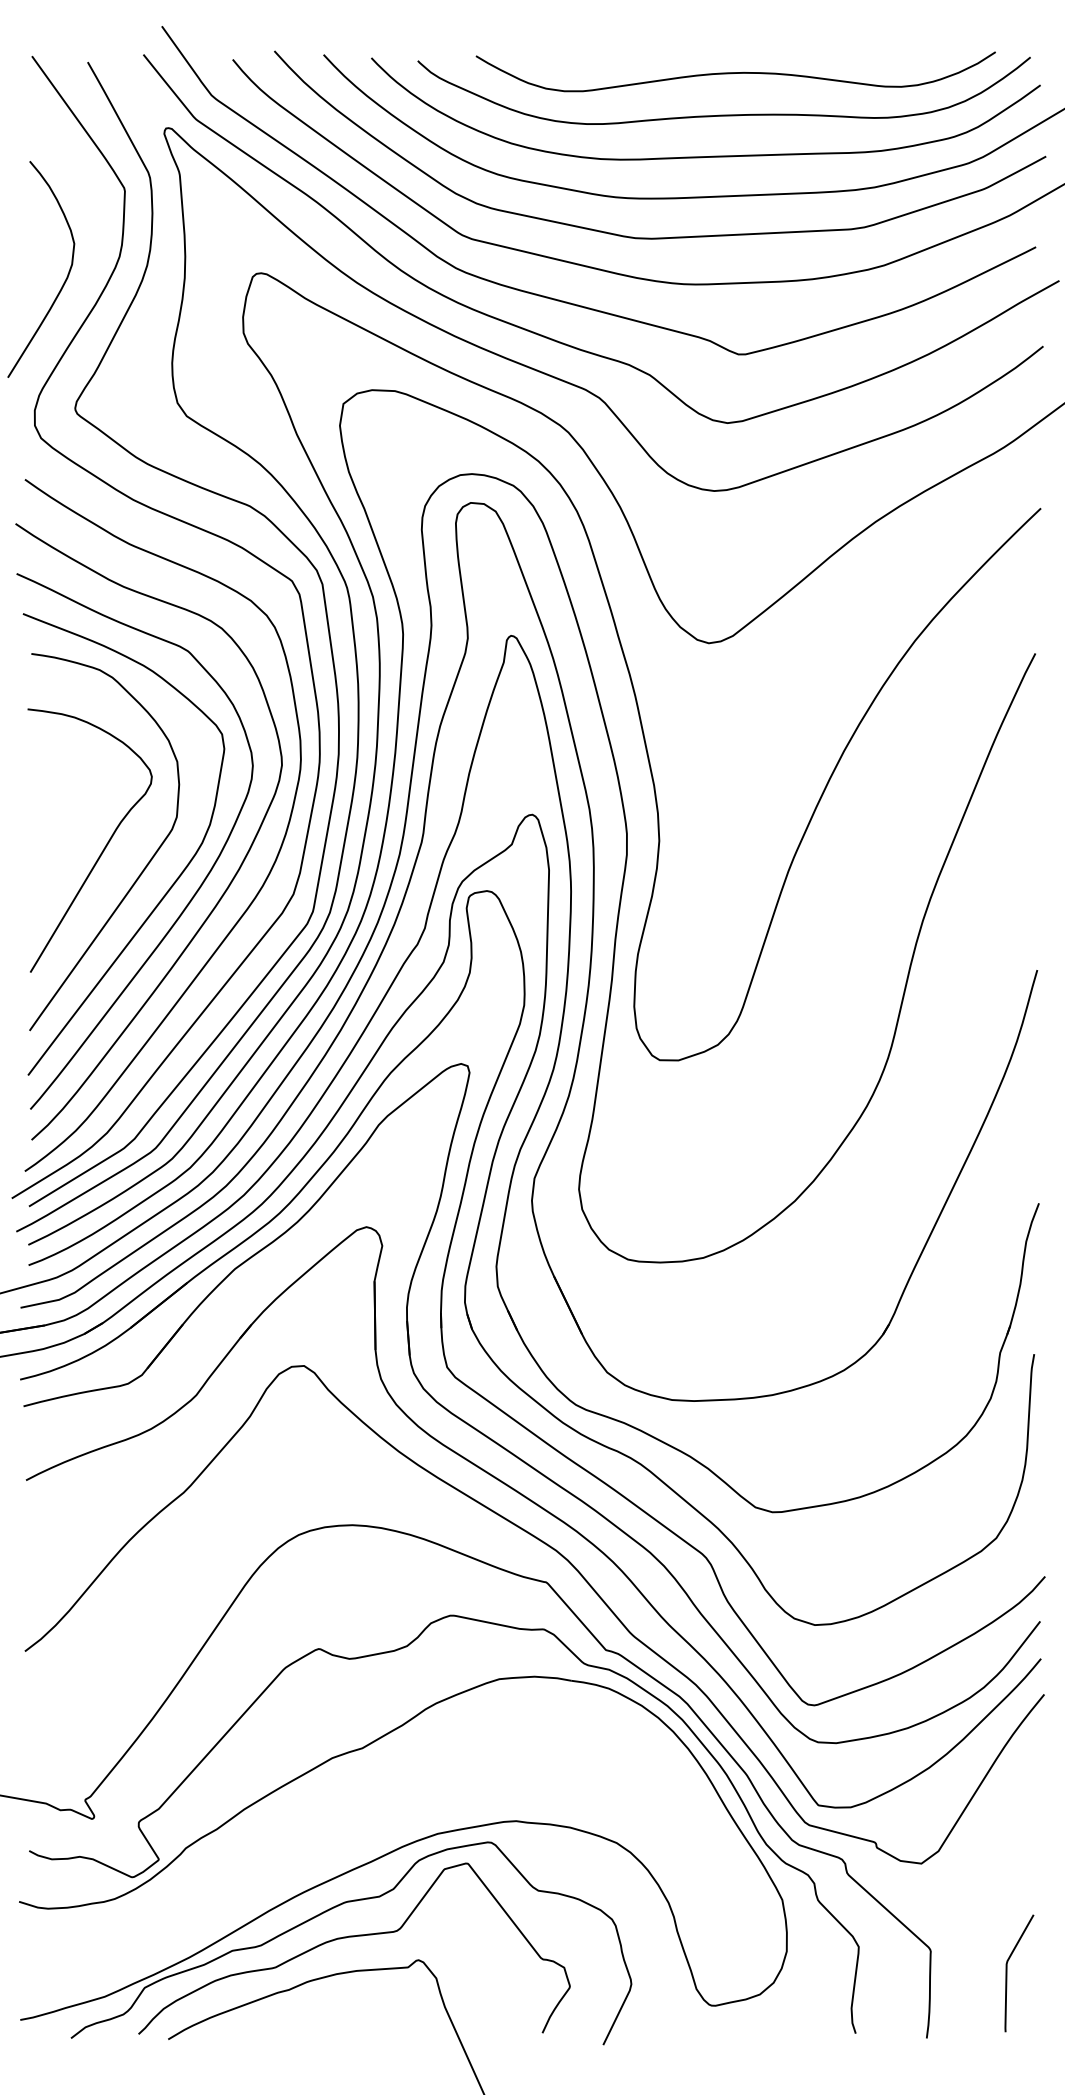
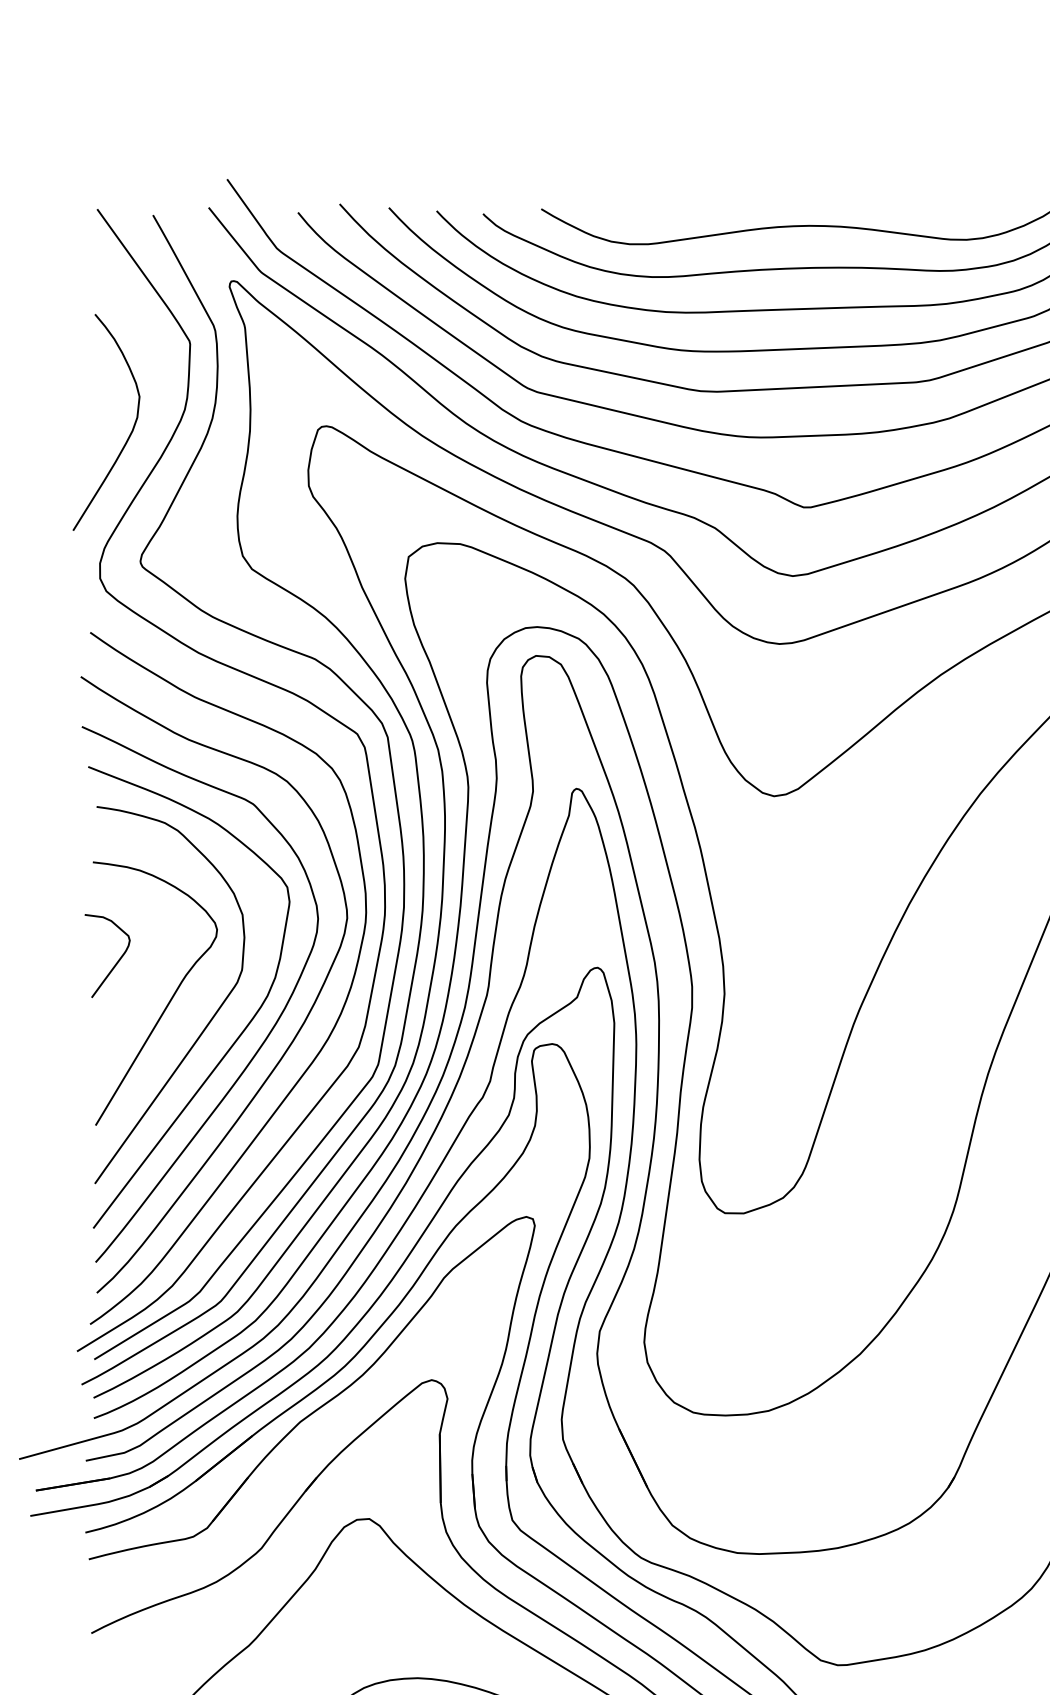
curve: (52, 807) -> (117, 960), added

